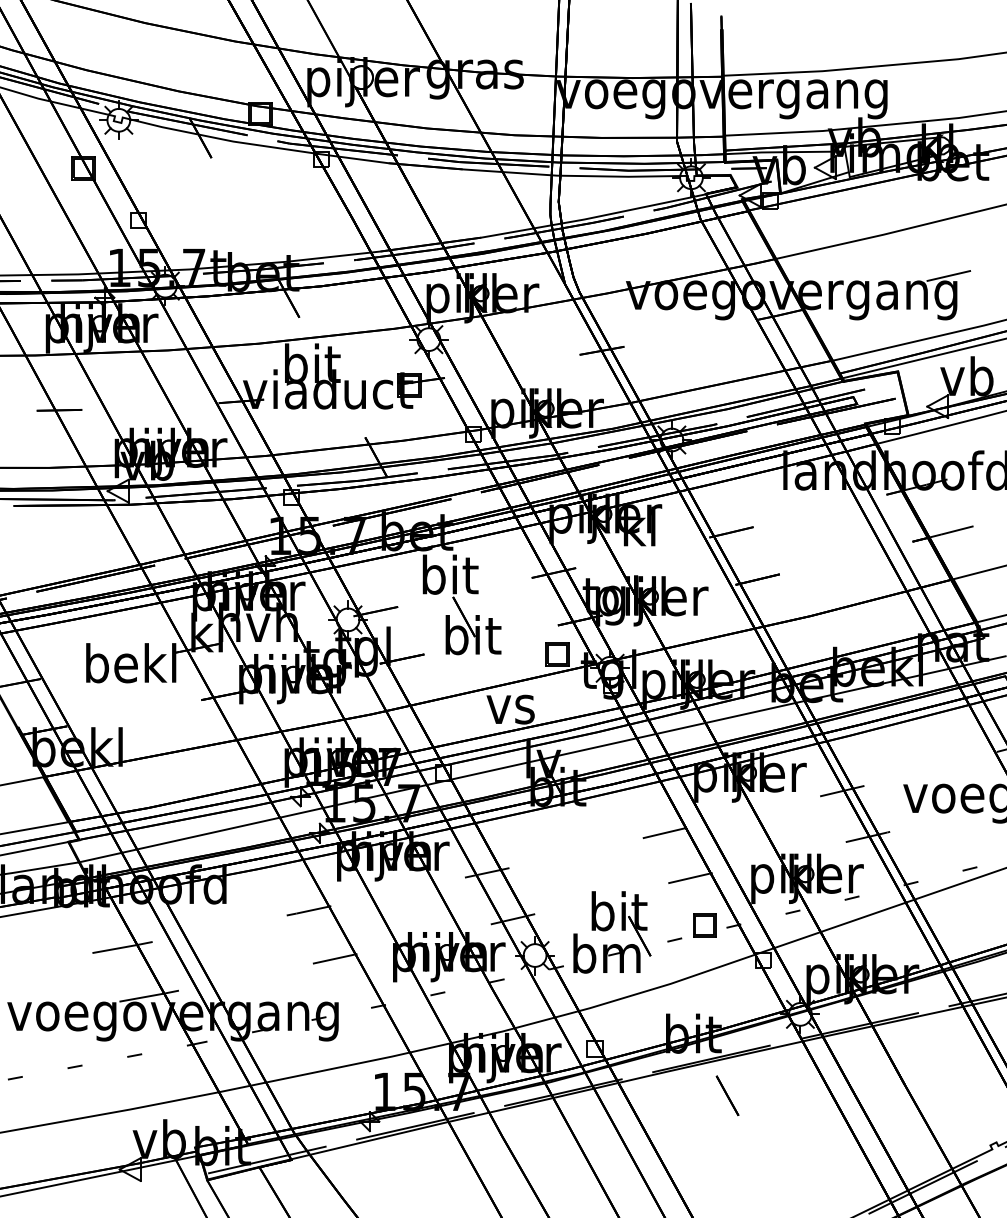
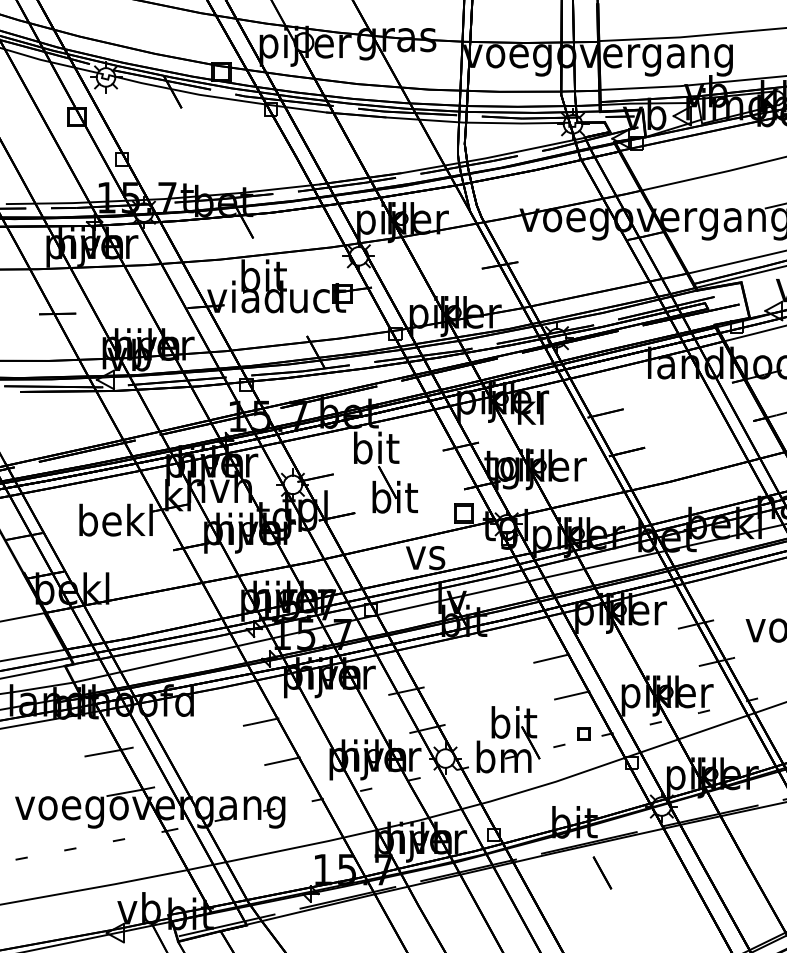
part: (704, 925) -> (583, 734), size x0.6

